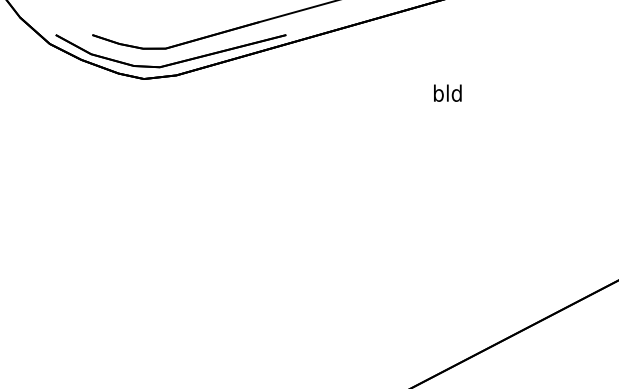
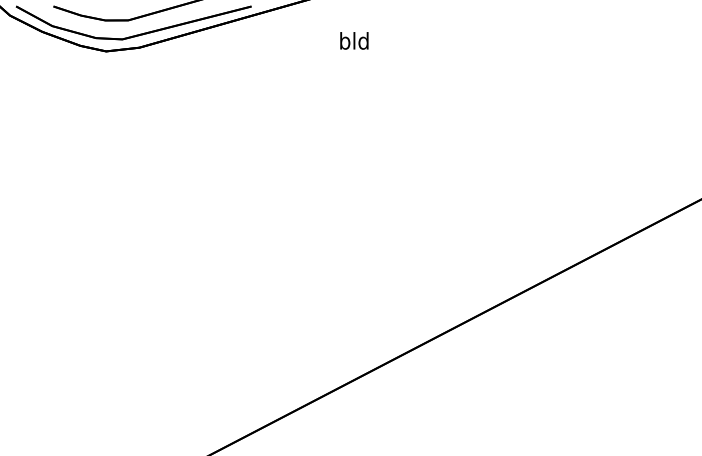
text: (447, 92) -> (354, 40), moved

